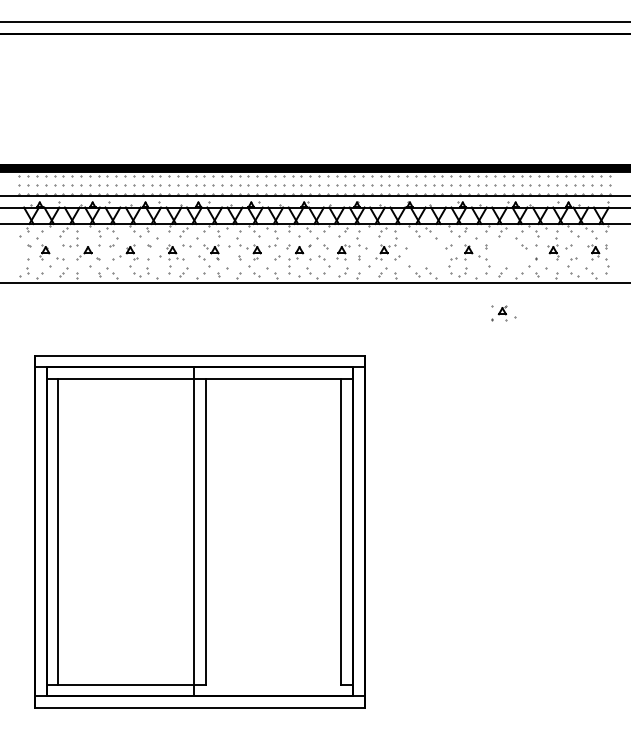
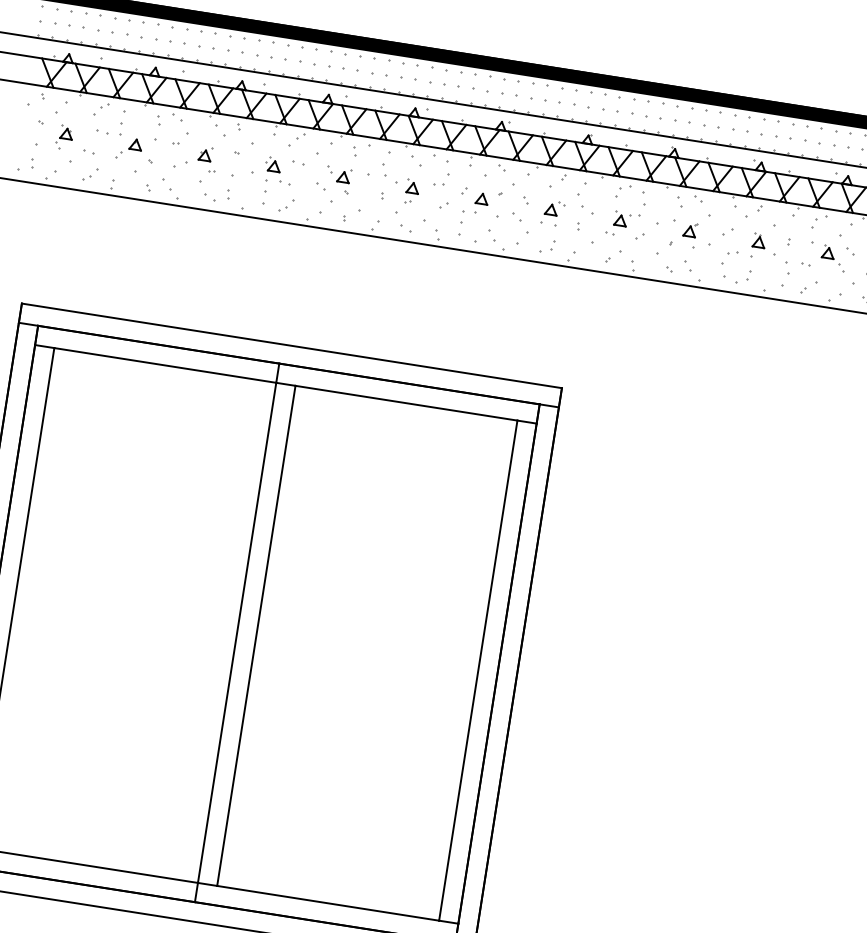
part: (509, 252) -> (825, 256), added
part: (503, 313) -> (691, 235), moved
line: (273, 684) -> (328, 903), added

